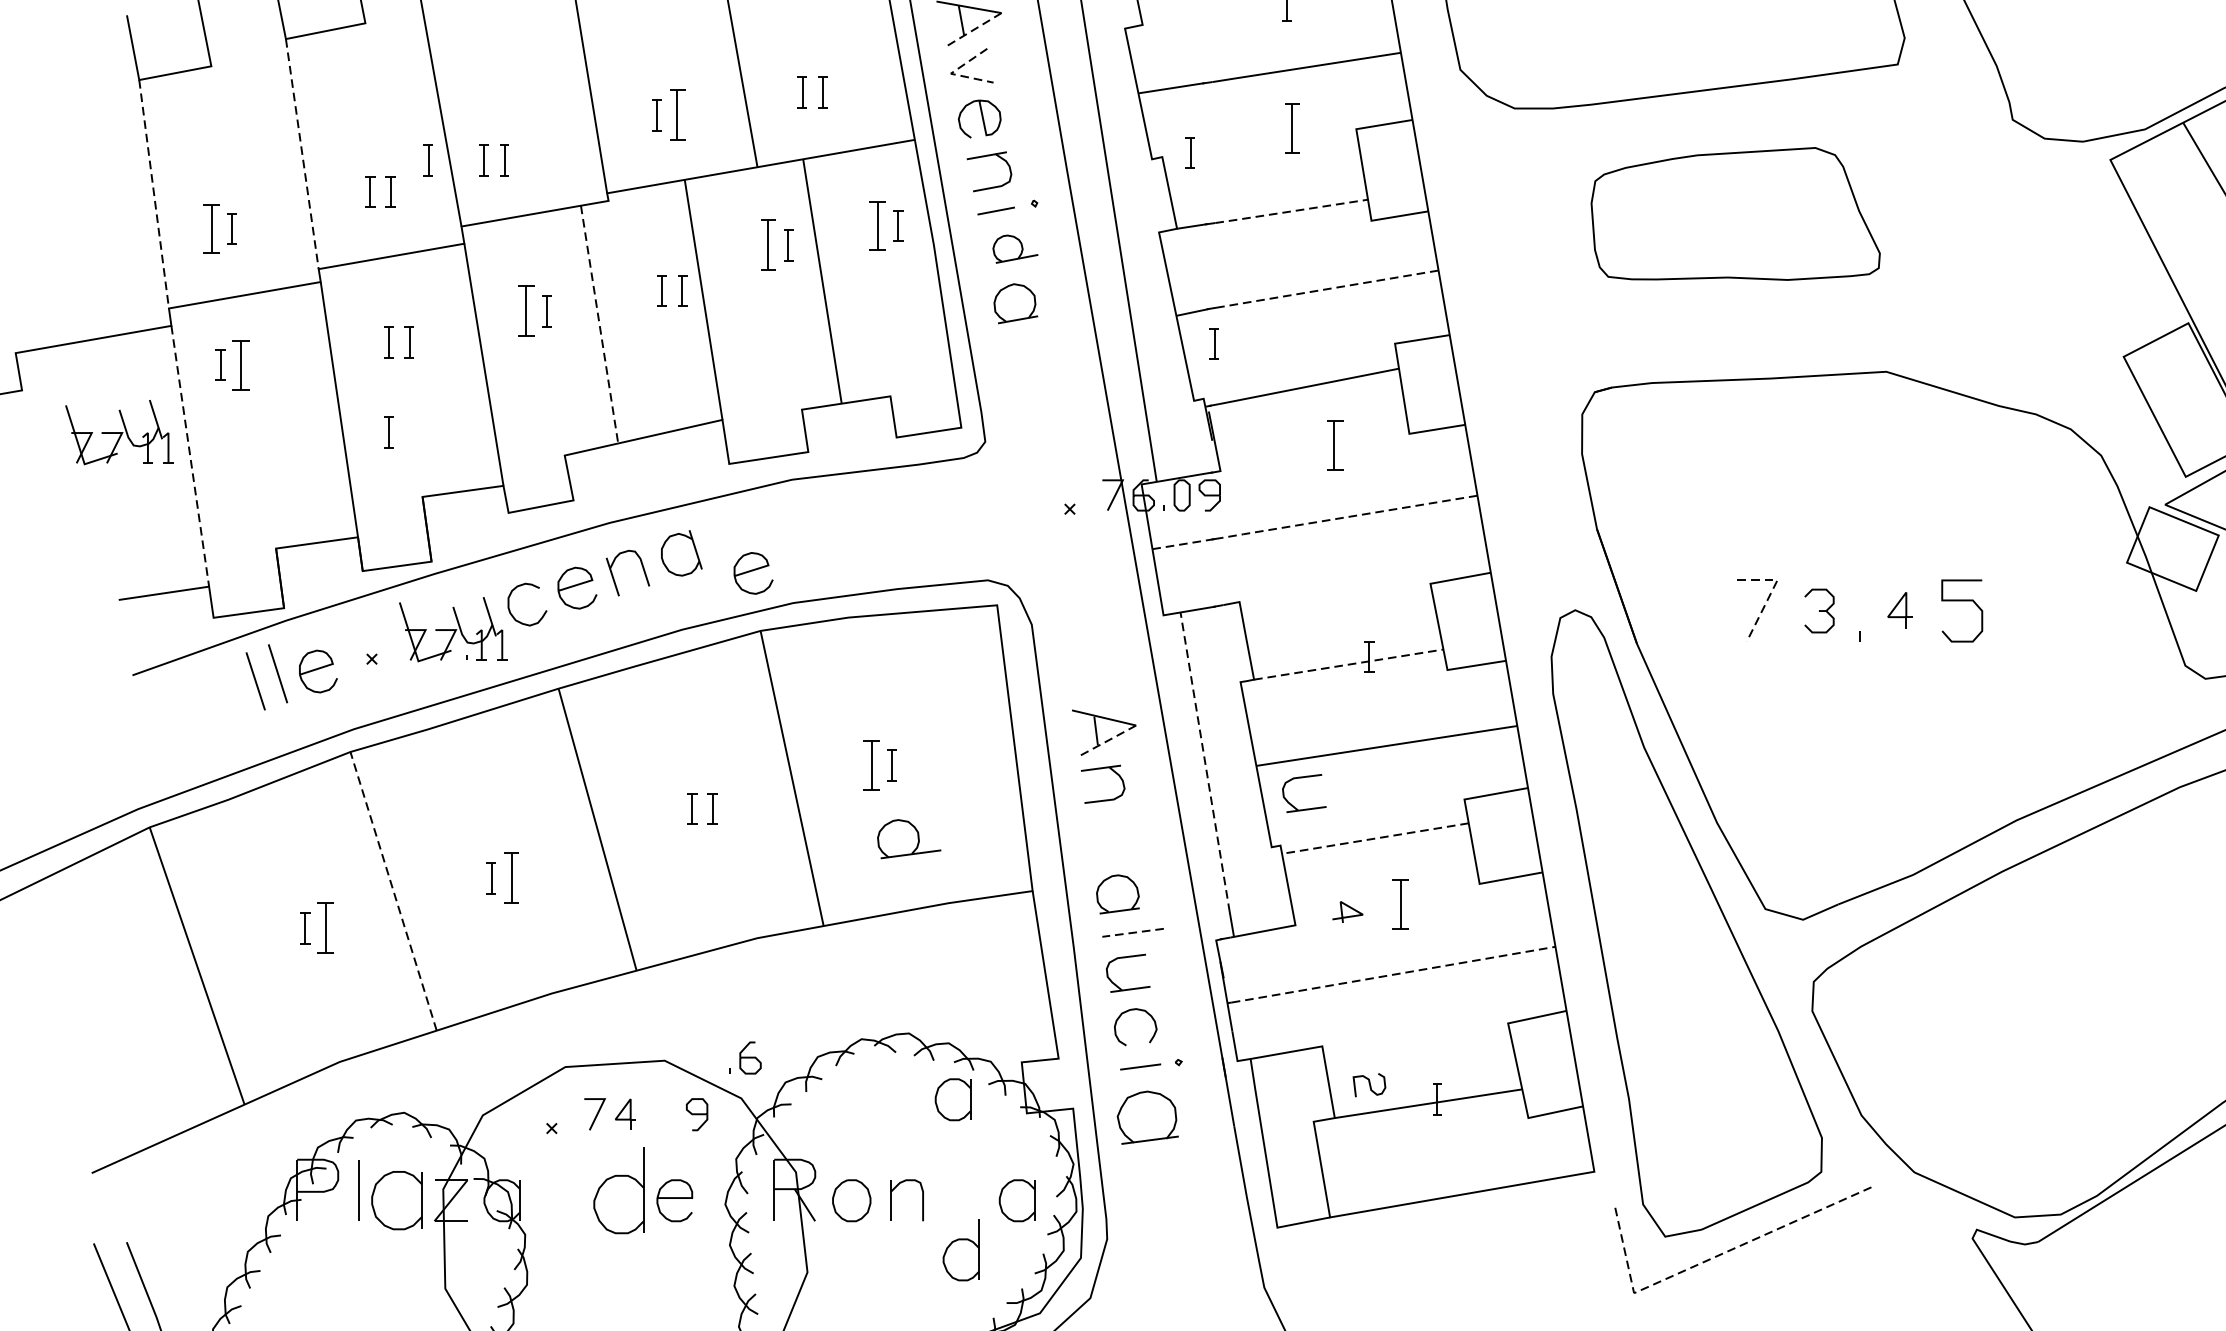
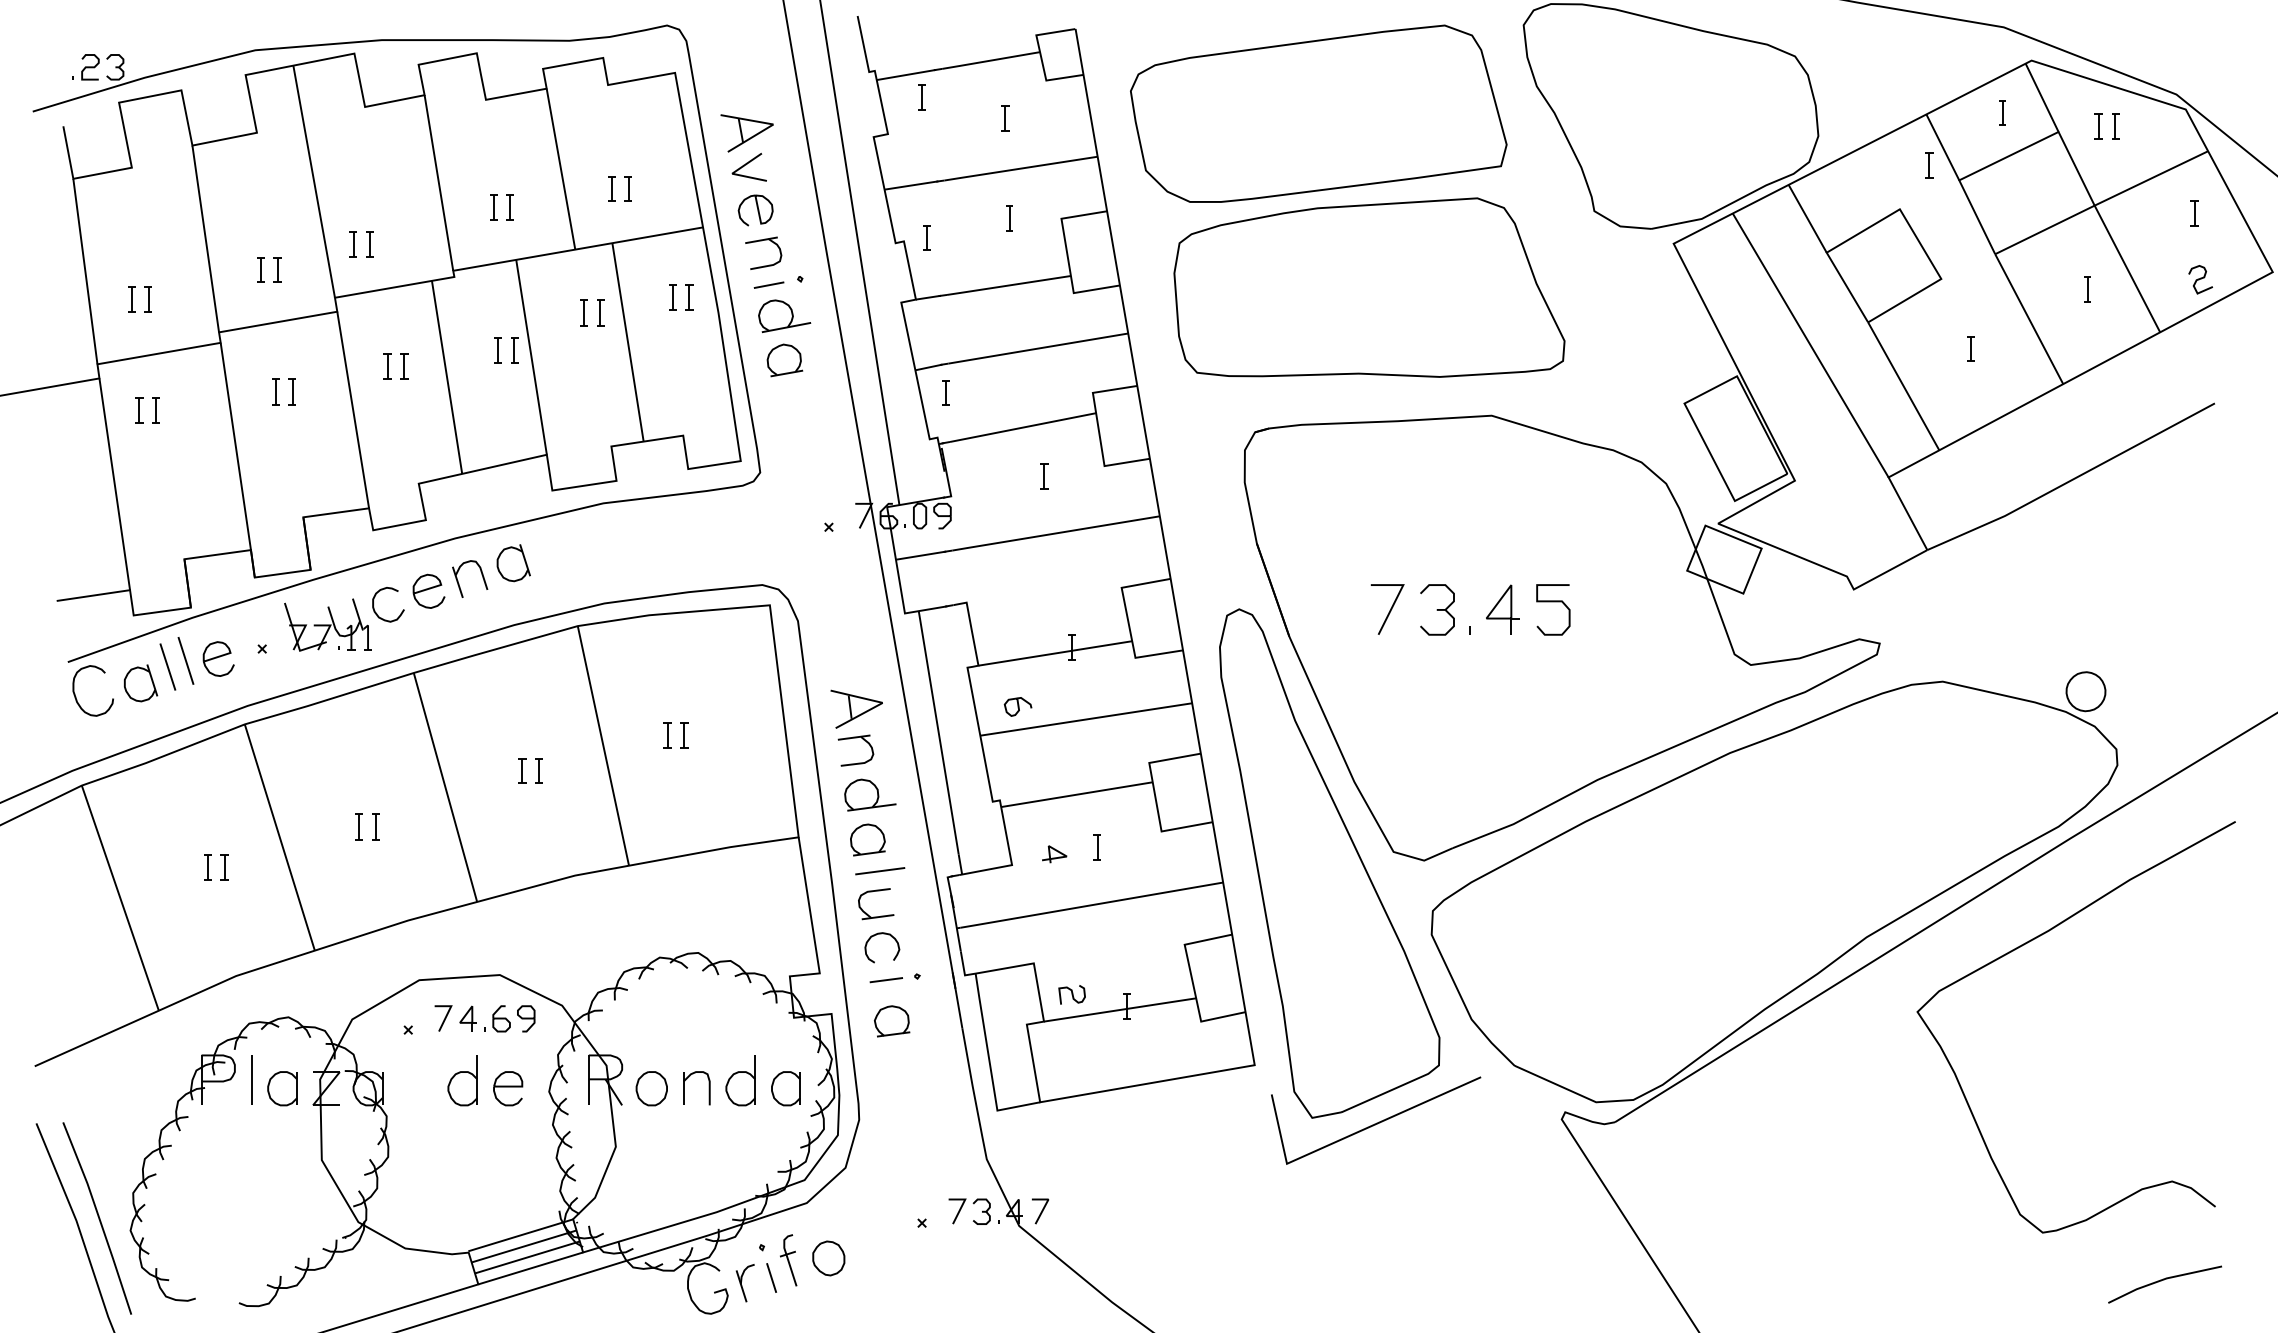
line: (973, 30) -> (750, 138), dashed -> solid
line: (951, 73) -> (732, 173), dashed -> solid
part: (676, 115) -> (509, 207), size x0.62
part: (1292, 128) -> (1009, 218), size x0.62
line: (302, 154) -> (205, 239), dashed -> solid
part: (427, 160) -> (307, 244), removed
line: (154, 194) -> (85, 271), dashed -> solid
line: (1292, 211) -> (1009, 285), dashed -> solid
part: (1735, 213) -> (1369, 287), size x1.67
part: (877, 226) -> (672, 297), size x0.62
part: (210, 228) -> (131, 299), size x0.62
part: (767, 244) -> (583, 312), size x0.62
part: (1015, 248) -> (784, 315), size x1.43
line: (1325, 289) -> (1036, 348), dashed -> solid
part: (526, 311) -> (387, 366), size x0.62
line: (598, 323) -> (446, 376), dashed -> solid
part: (240, 365) -> (155, 410), size x0.62
part: (118, 431) -> (56, 464), removed
part: (388, 431) -> (275, 464), removed
part: (1335, 446) -> (1044, 476), size x0.62
line: (189, 456) -> (114, 484), dashed -> solid
line: (1348, 516) -> (1055, 533), dashed -> solid
line: (1182, 543) -> (920, 555), dashed -> solid
part: (752, 572) -> (571, 578), removed
line: (1771, 592) -> (1398, 594), dashed -> solid
part: (1819, 610) -> (1437, 609), size x1.43
part: (1899, 610) -> (1502, 609), size x1.67
line: (1348, 664) -> (1055, 653), dashed -> solid
part: (223, 701) -> (141, 683), added
curve: (143, 717) -> (76, 696), added
part: (1302, 729) -> (1017, 706), added
line: (1107, 741) -> (859, 715), dashed -> solid
line: (1204, 761) -> (938, 732), dashed -> solid
part: (871, 765) -> (667, 735), size x0.62
part: (1309, 807) -> (1023, 769), removed
part: (909, 838) -> (870, 794), moved
line: (1376, 838) -> (1077, 794), dashed -> solid
part: (511, 877) -> (375, 826), size x0.62
line: (393, 891) -> (279, 837), dashed -> solid
part: (1399, 903) -> (1096, 847), size x0.62
part: (325, 928) -> (224, 867), size x0.62
line: (1132, 933) -> (879, 871), dashed -> solid
line: (1393, 975) -> (1091, 905), dashed -> solid
part: (745, 1057) -> (497, 1018), moved
part: (952, 1099) -> (733, 1006), removed
part: (1148, 1117) -> (892, 1021), size x0.71
part: (618, 1190) -> (462, 1080), size x0.71
part: (396, 1200) -> (282, 1088), size x0.71
part: (960, 1249) -> (740, 1080), moved
line: (1712, 1258) -> (1350, 1135), dashed -> solid

